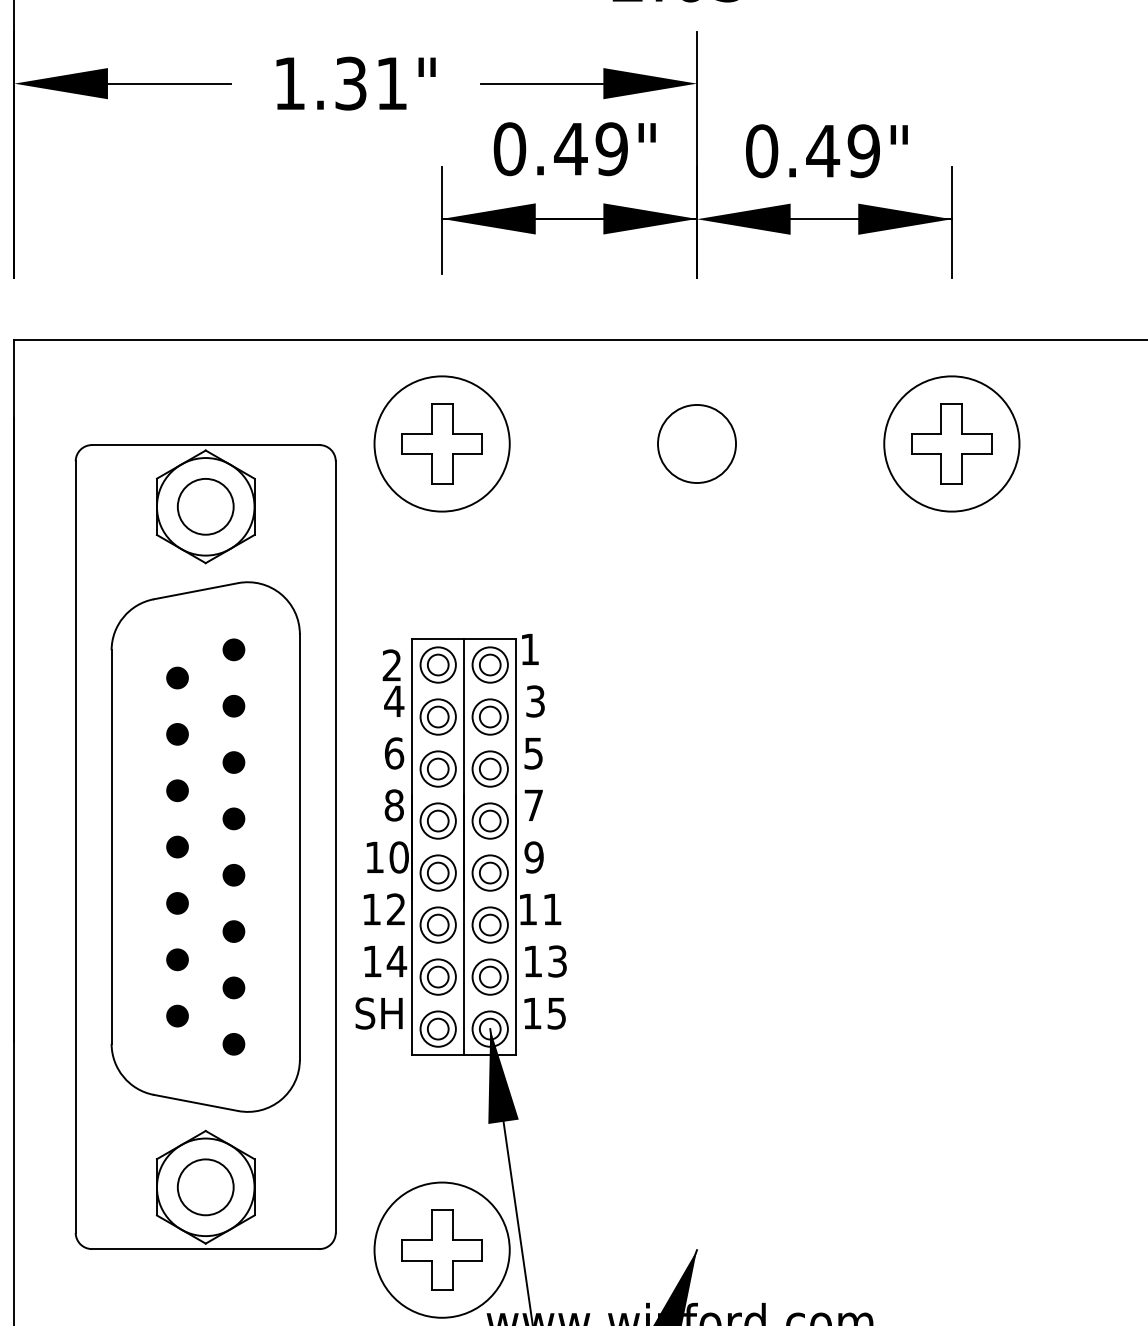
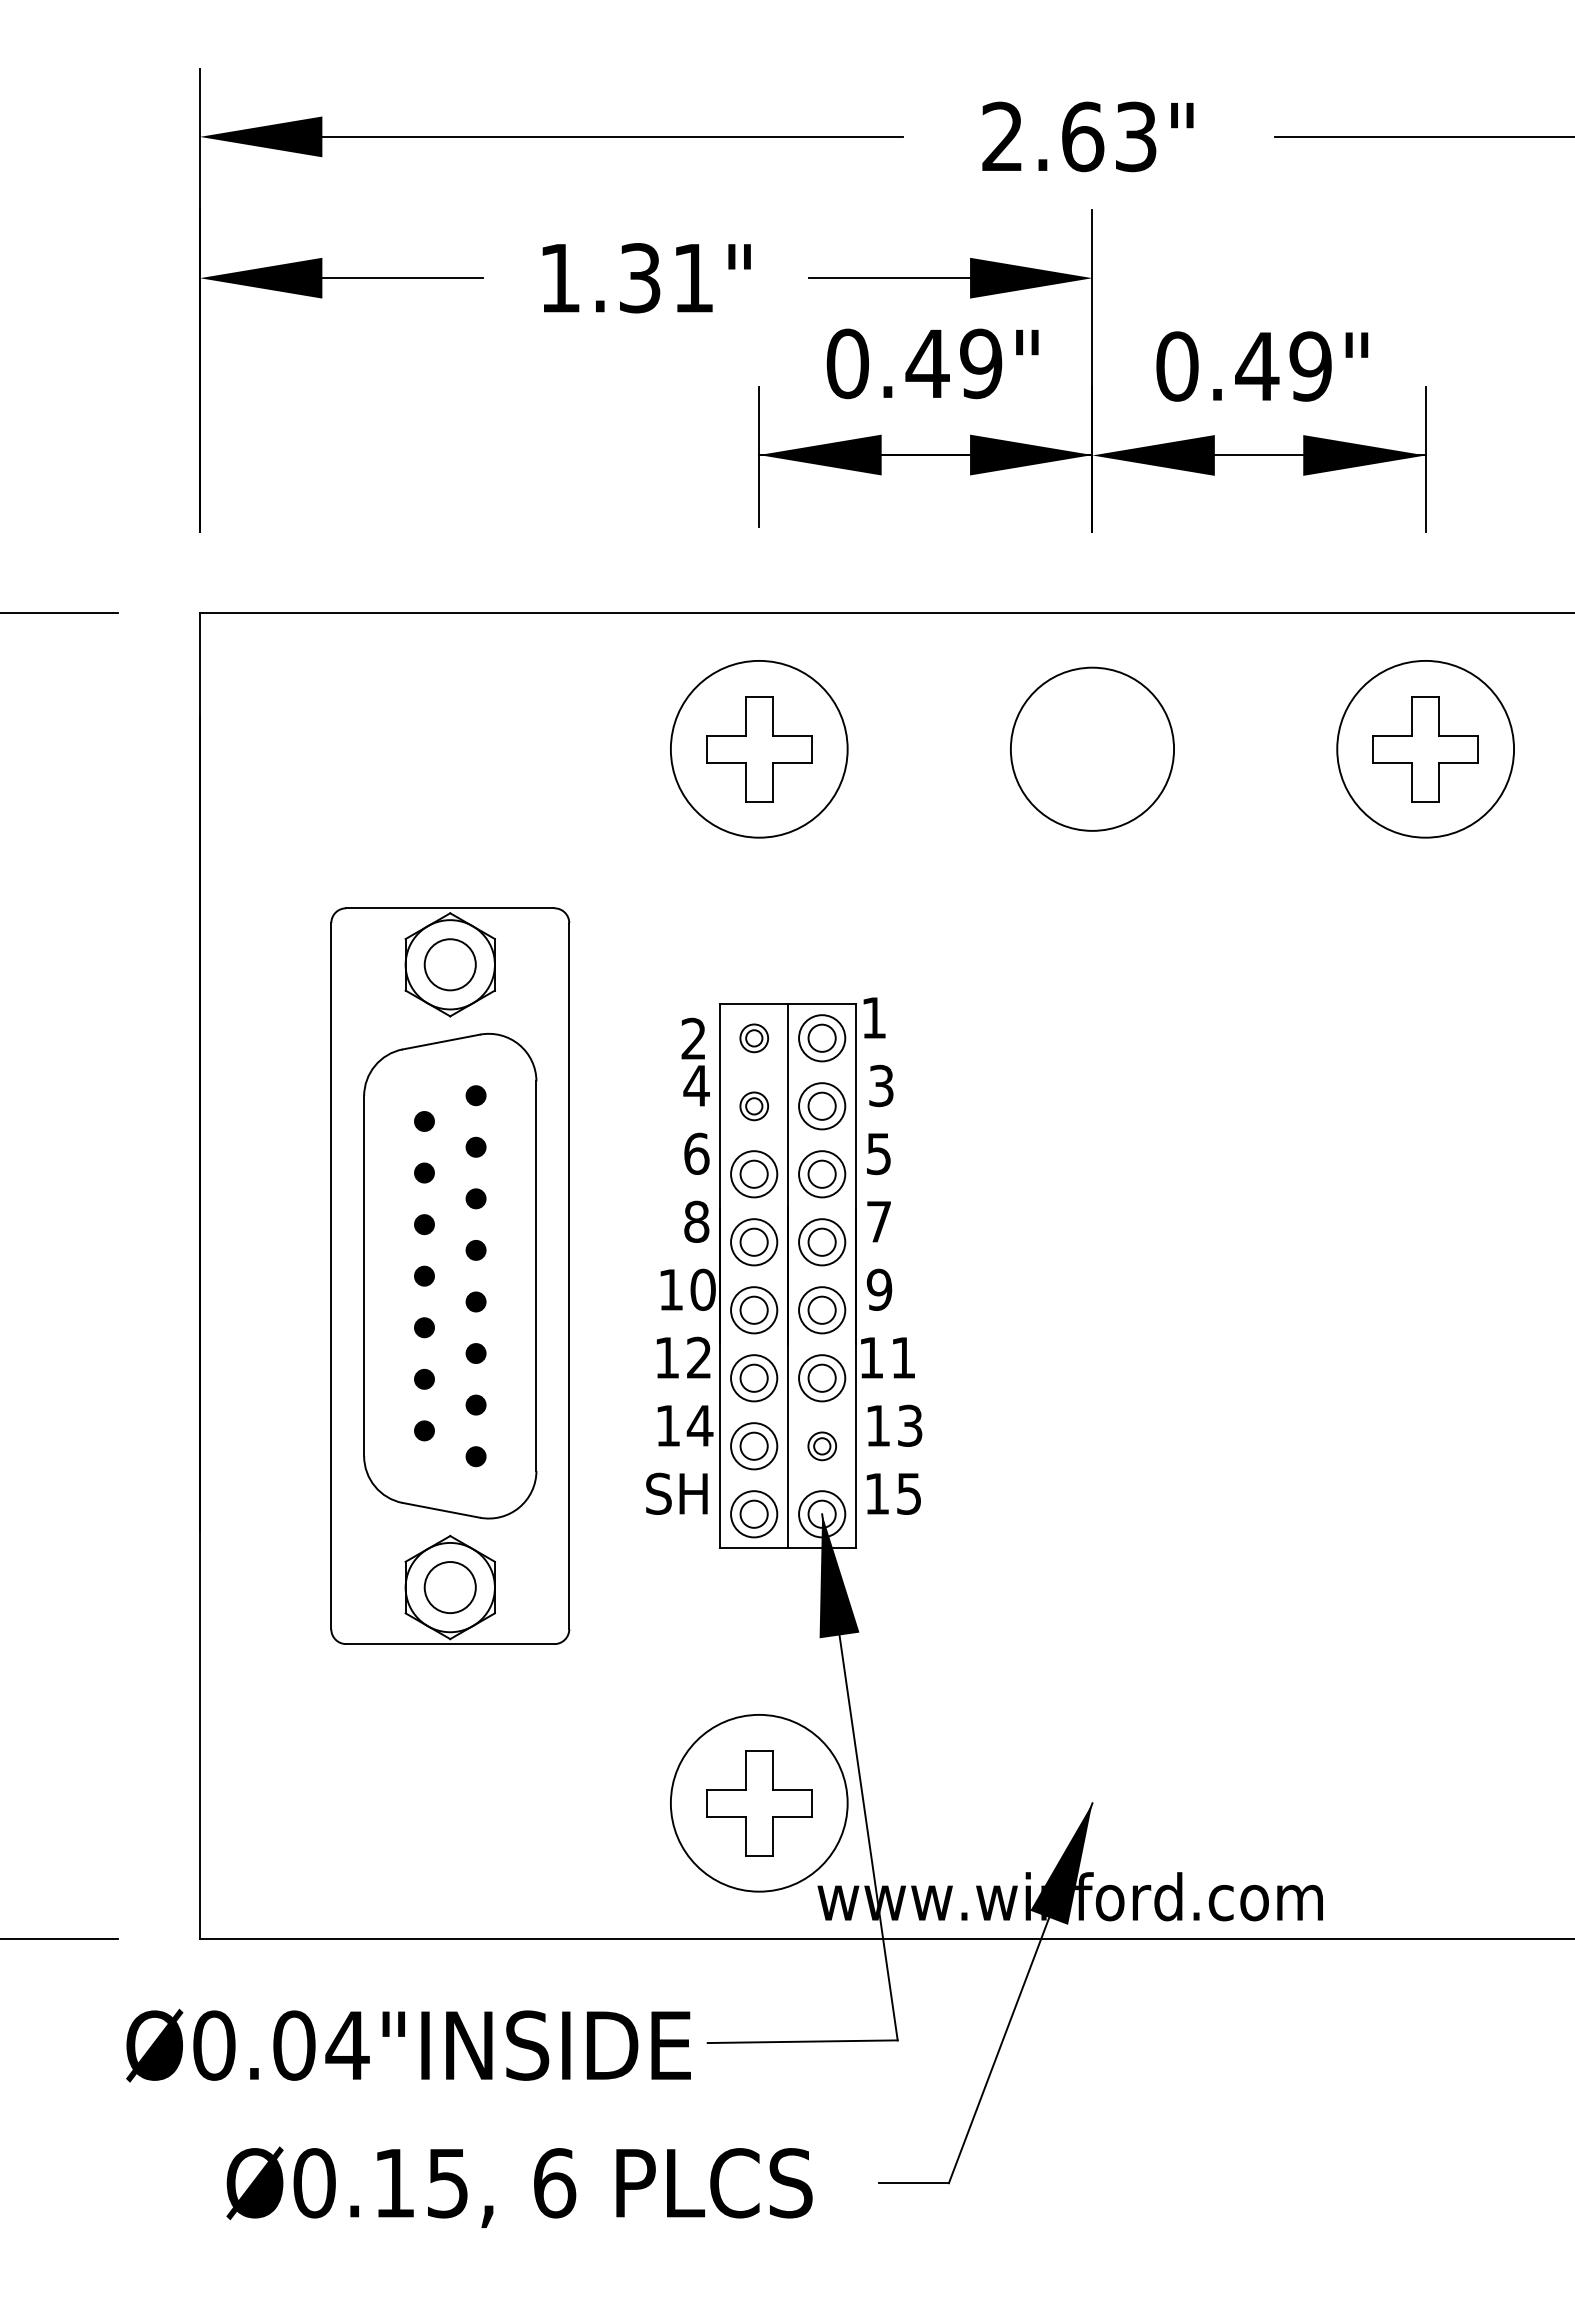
circle: (697, 444) -> (1092, 749), size x1.6
part: (438, 665) -> (754, 1038), size x0.6
part: (438, 717) -> (754, 1106), size x0.6
part: (205, 846) -> (450, 1275), size x0.7
part: (490, 977) -> (822, 1446), size x0.6

